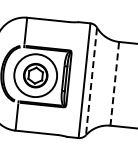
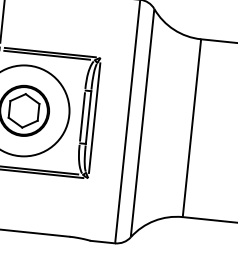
line: (91, 81) -> (142, 123), dashed -> solid
line: (114, 83) -> (191, 127), dashed -> solid

